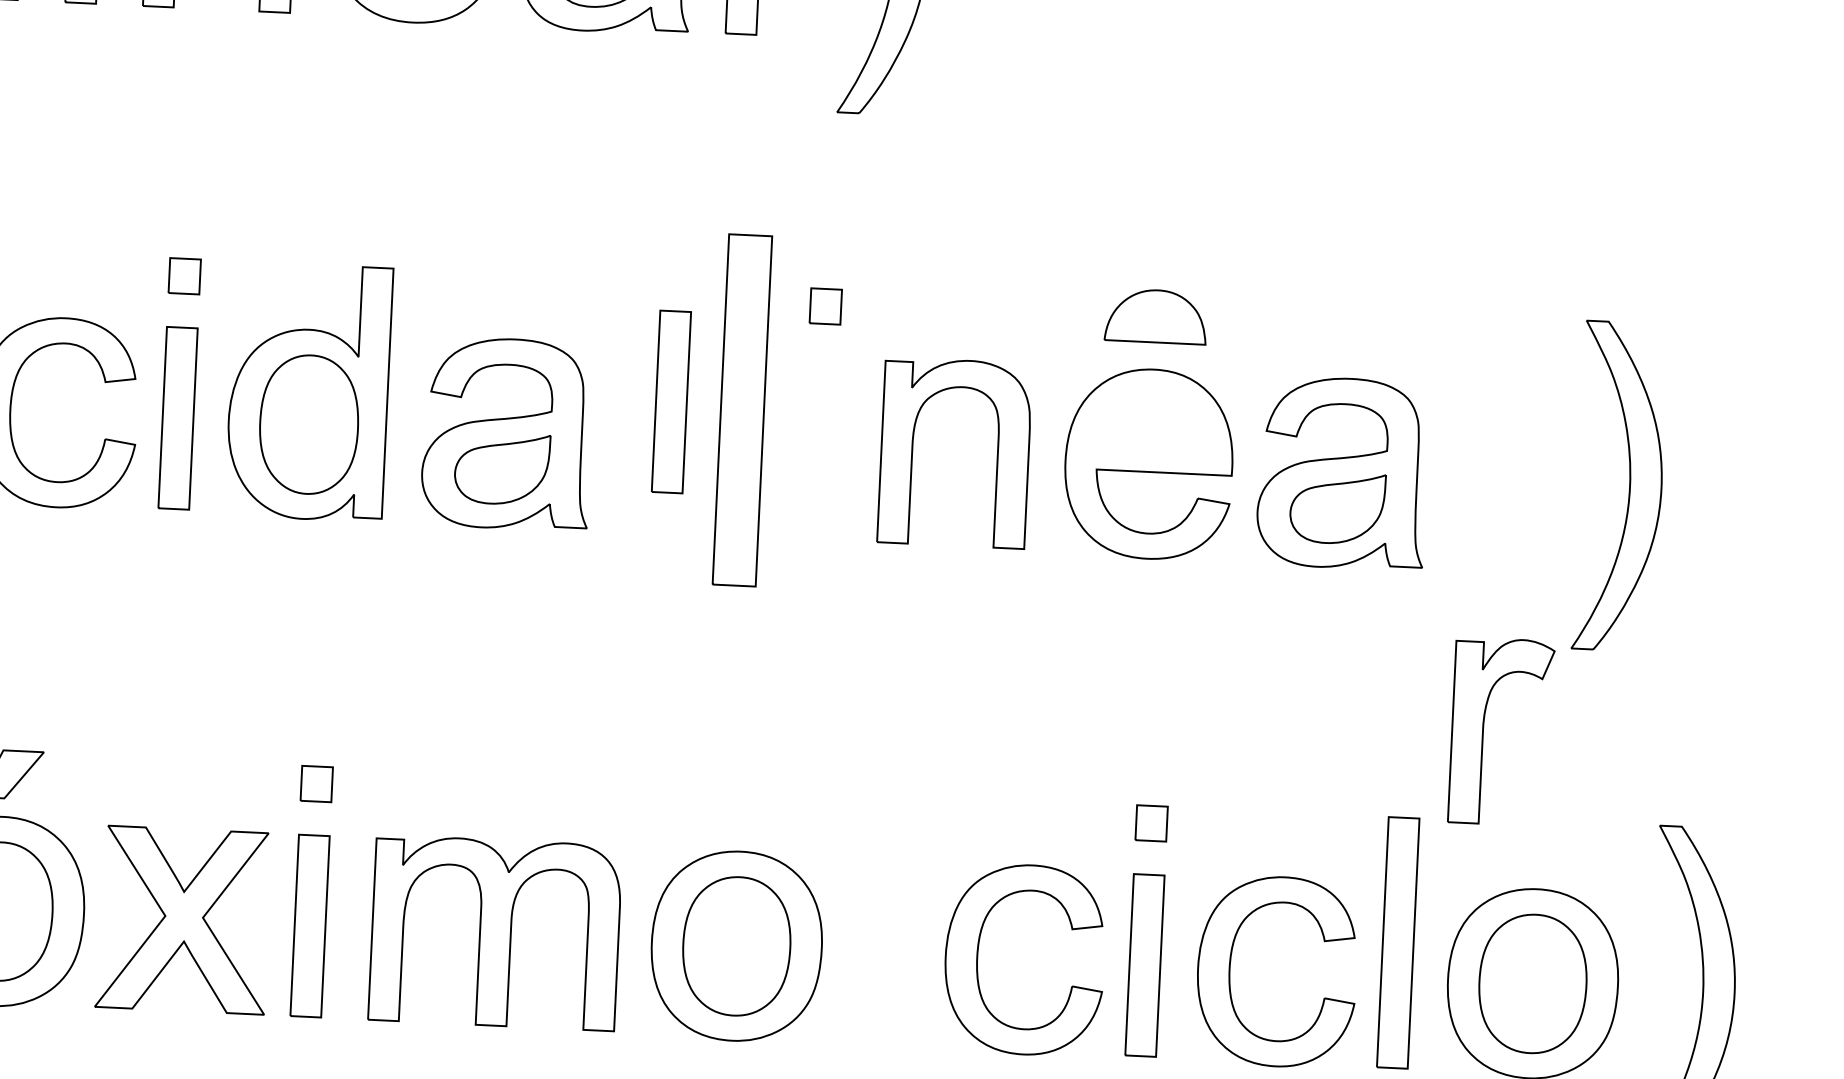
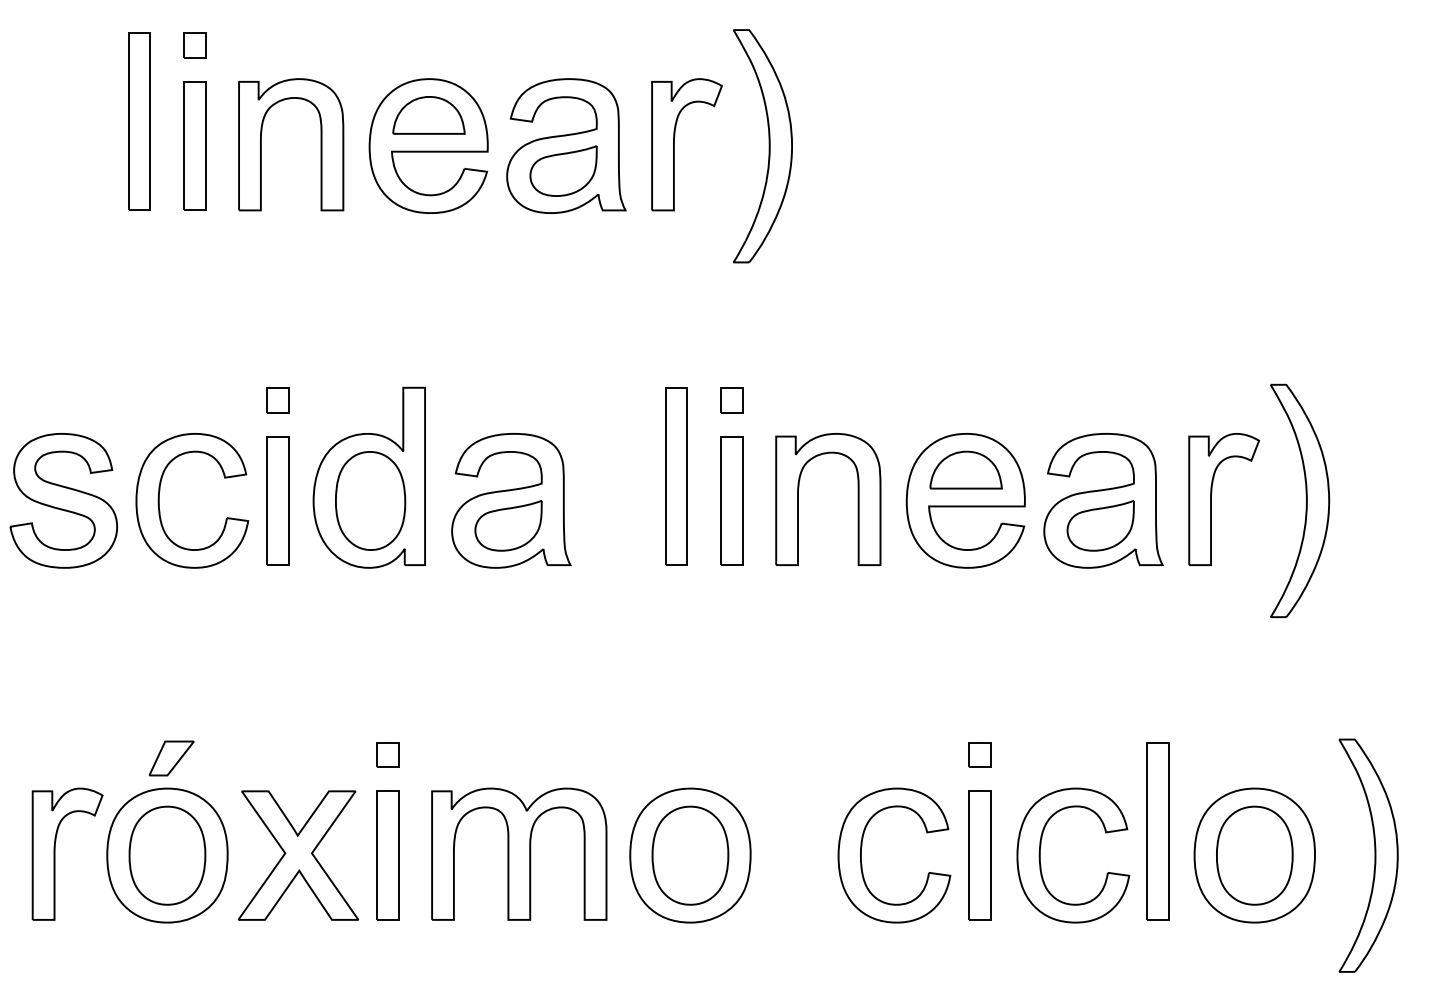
part: (1155, 315) -> (965, 469), moved
part: (670, 401) -> (731, 500), moved
part: (742, 410) -> (676, 476), size x0.71
part: (1483, 731) -> (1211, 499), moved

